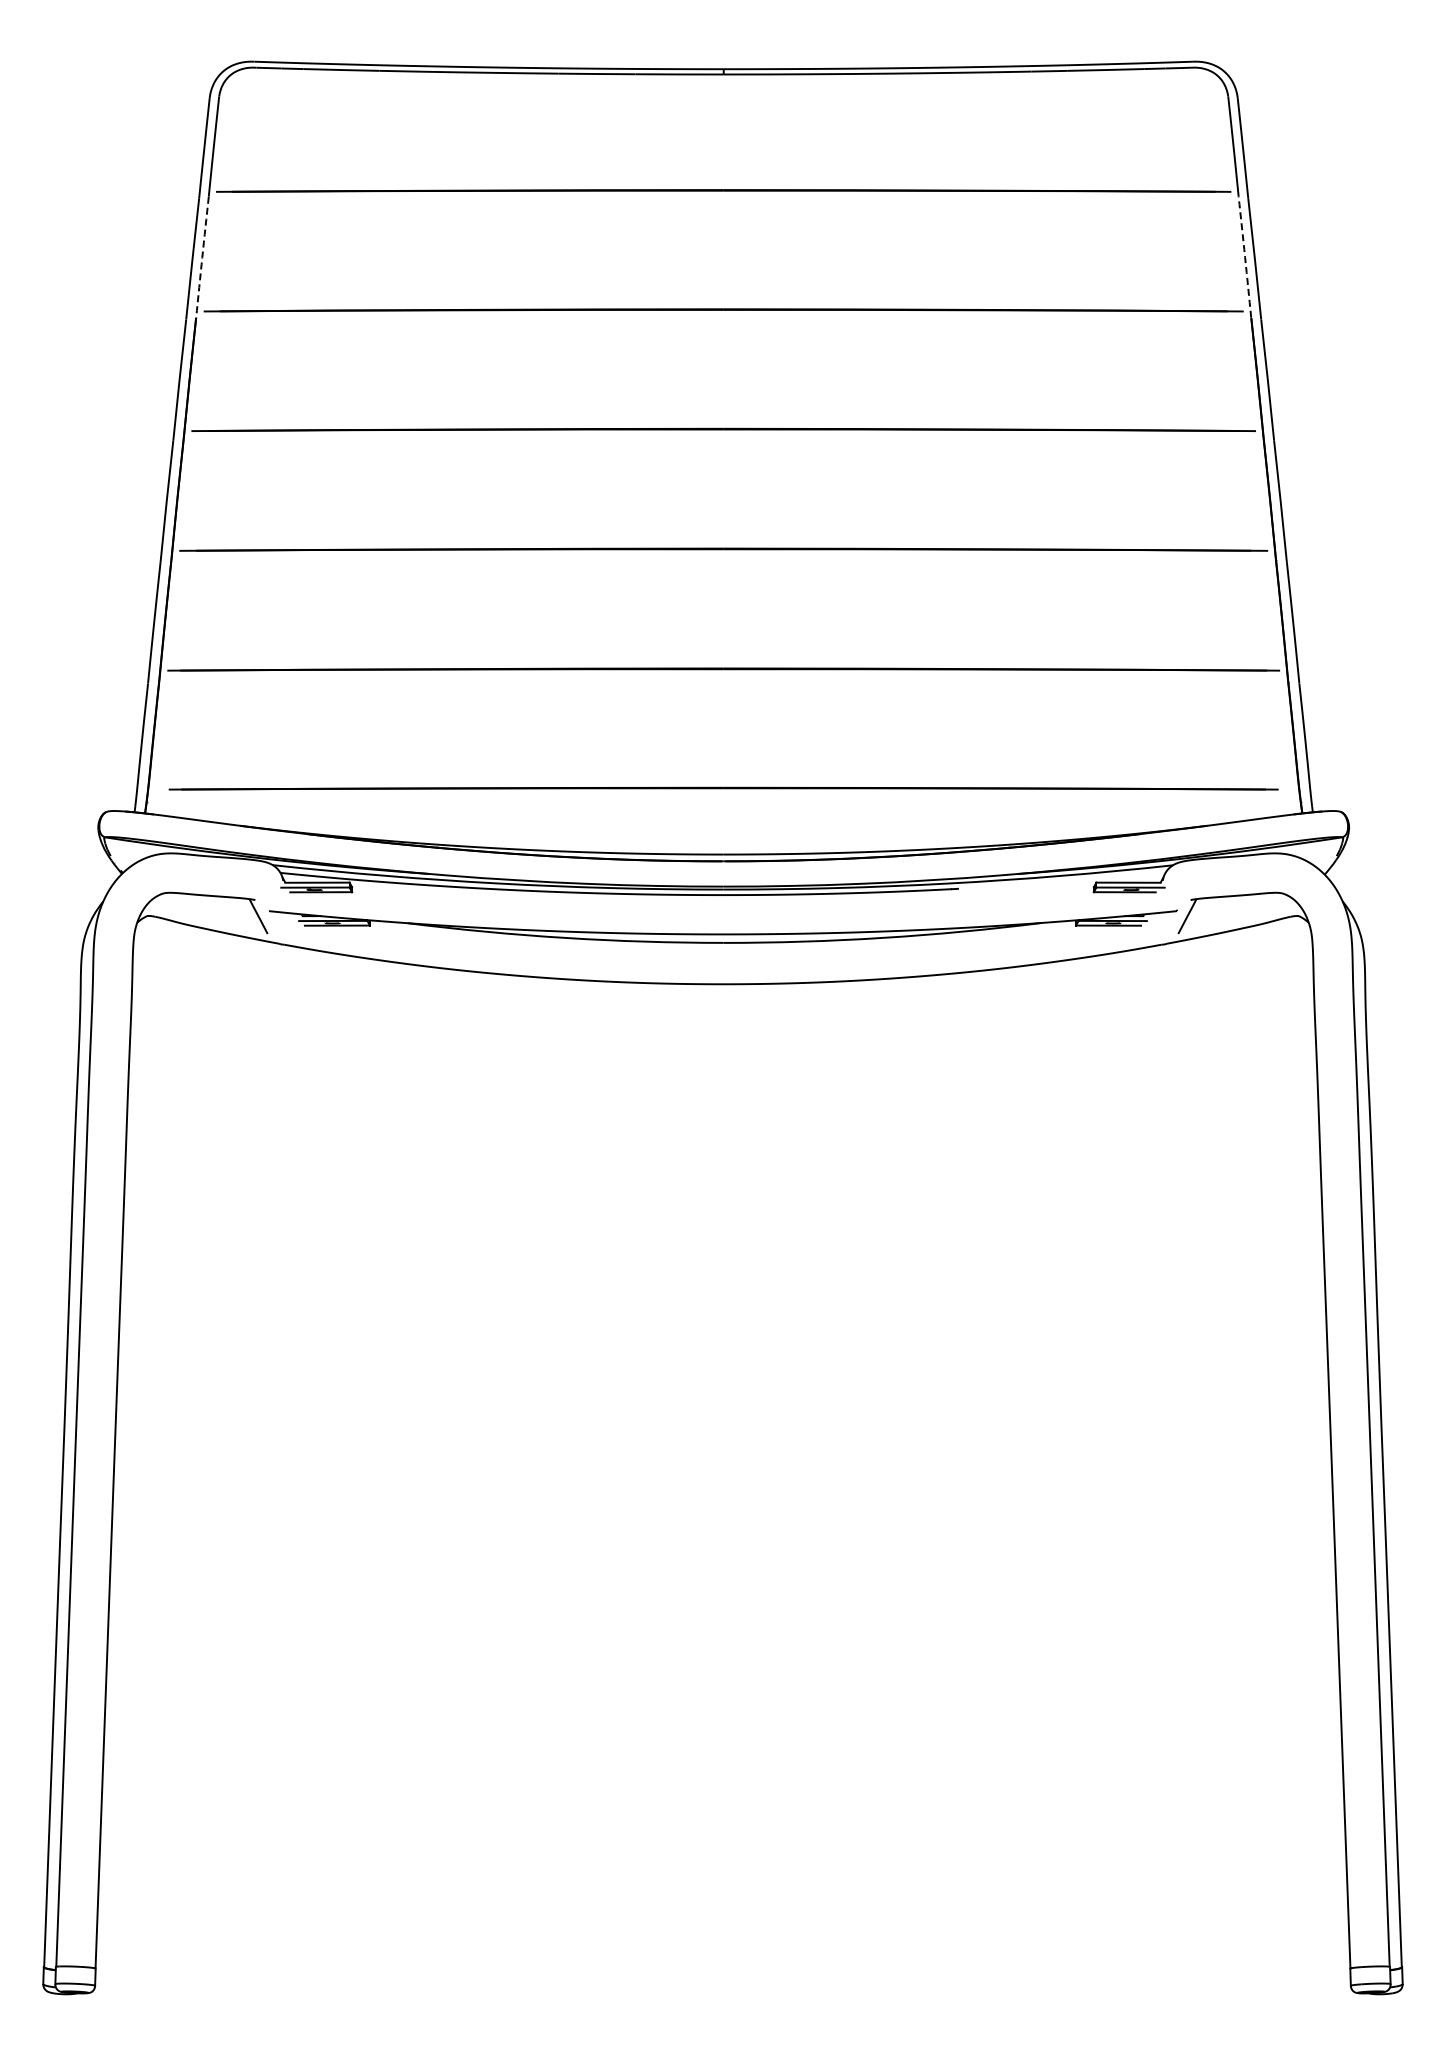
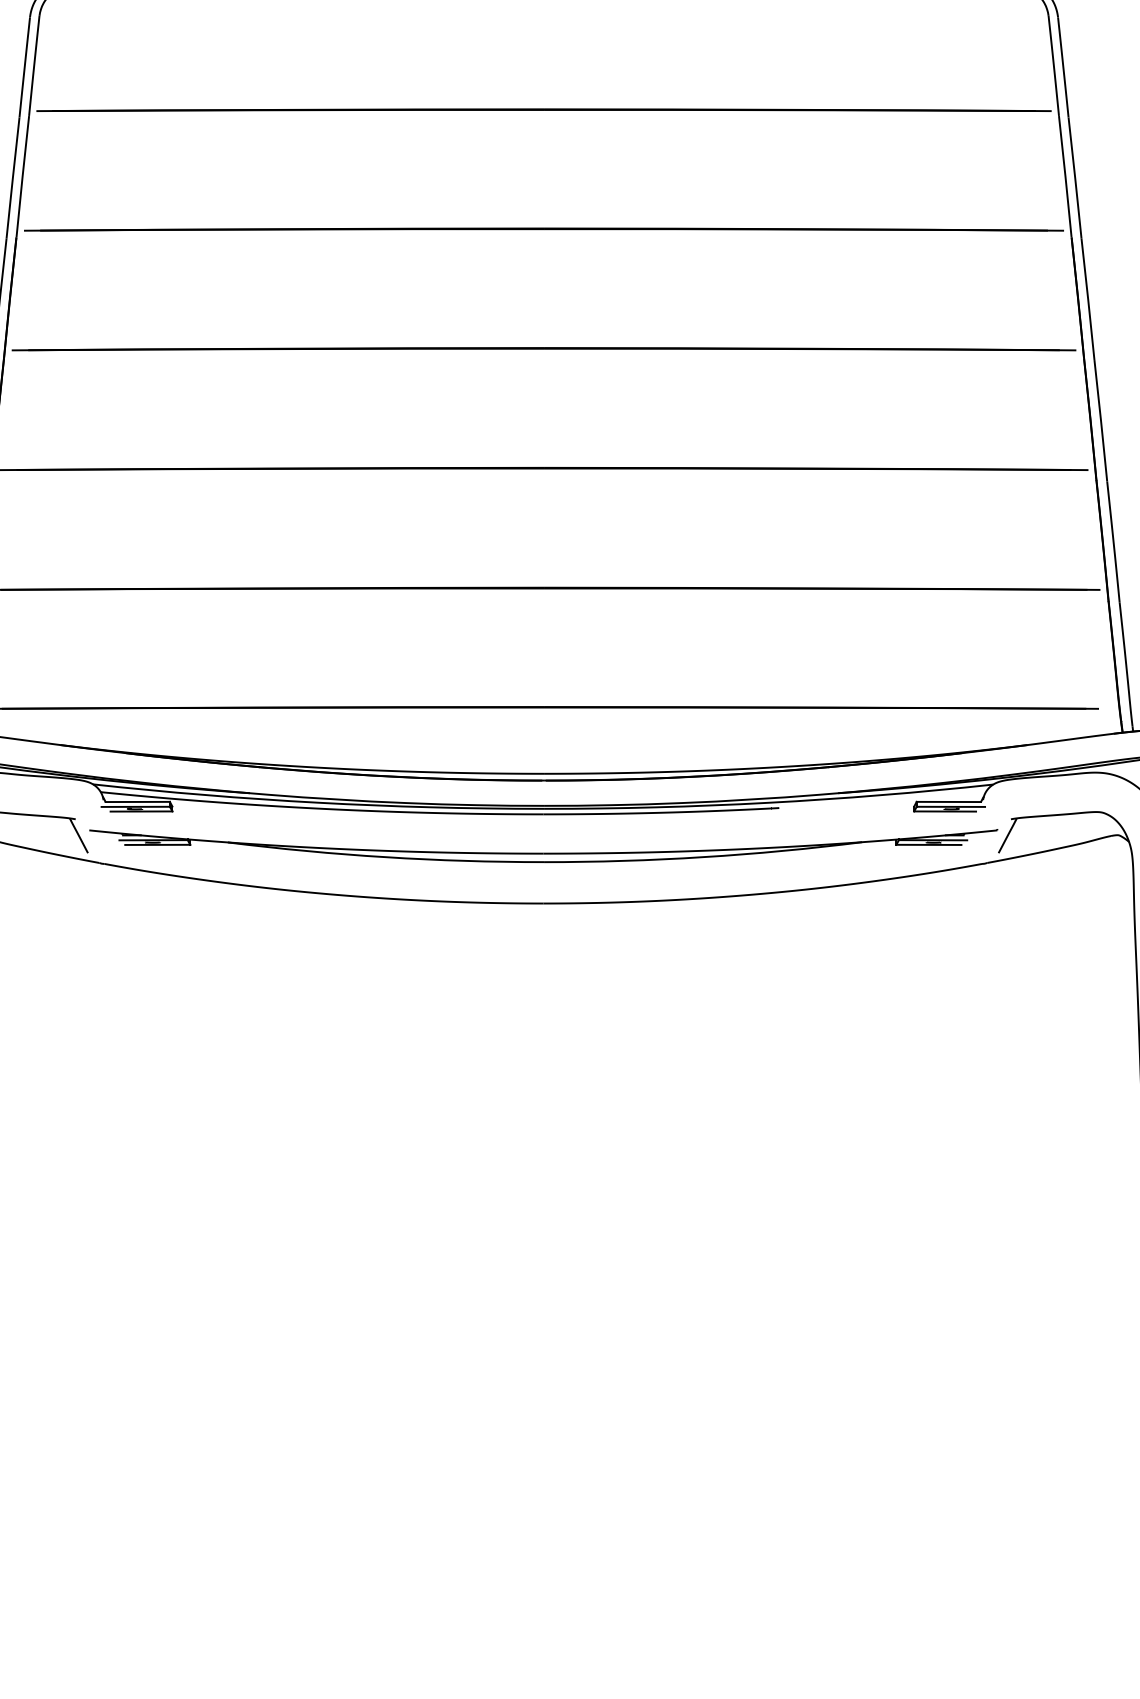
arc: (202, 257) -> (22, 176), dashed -> solid
arc: (1245, 257) -> (1065, 176), dashed -> solid

